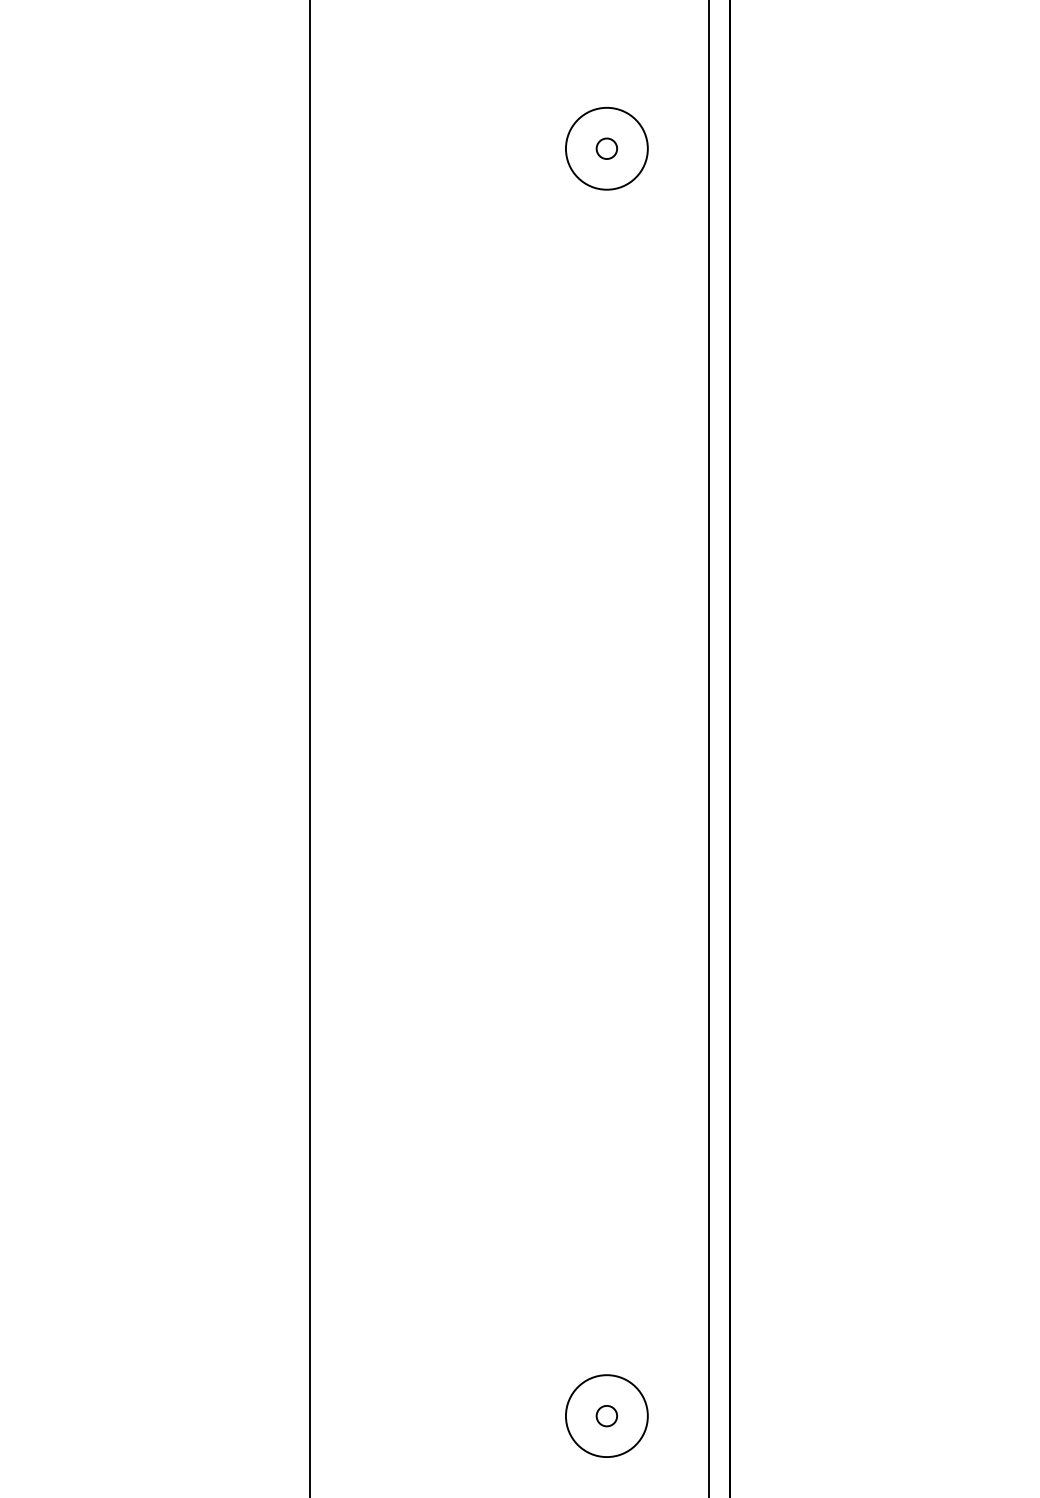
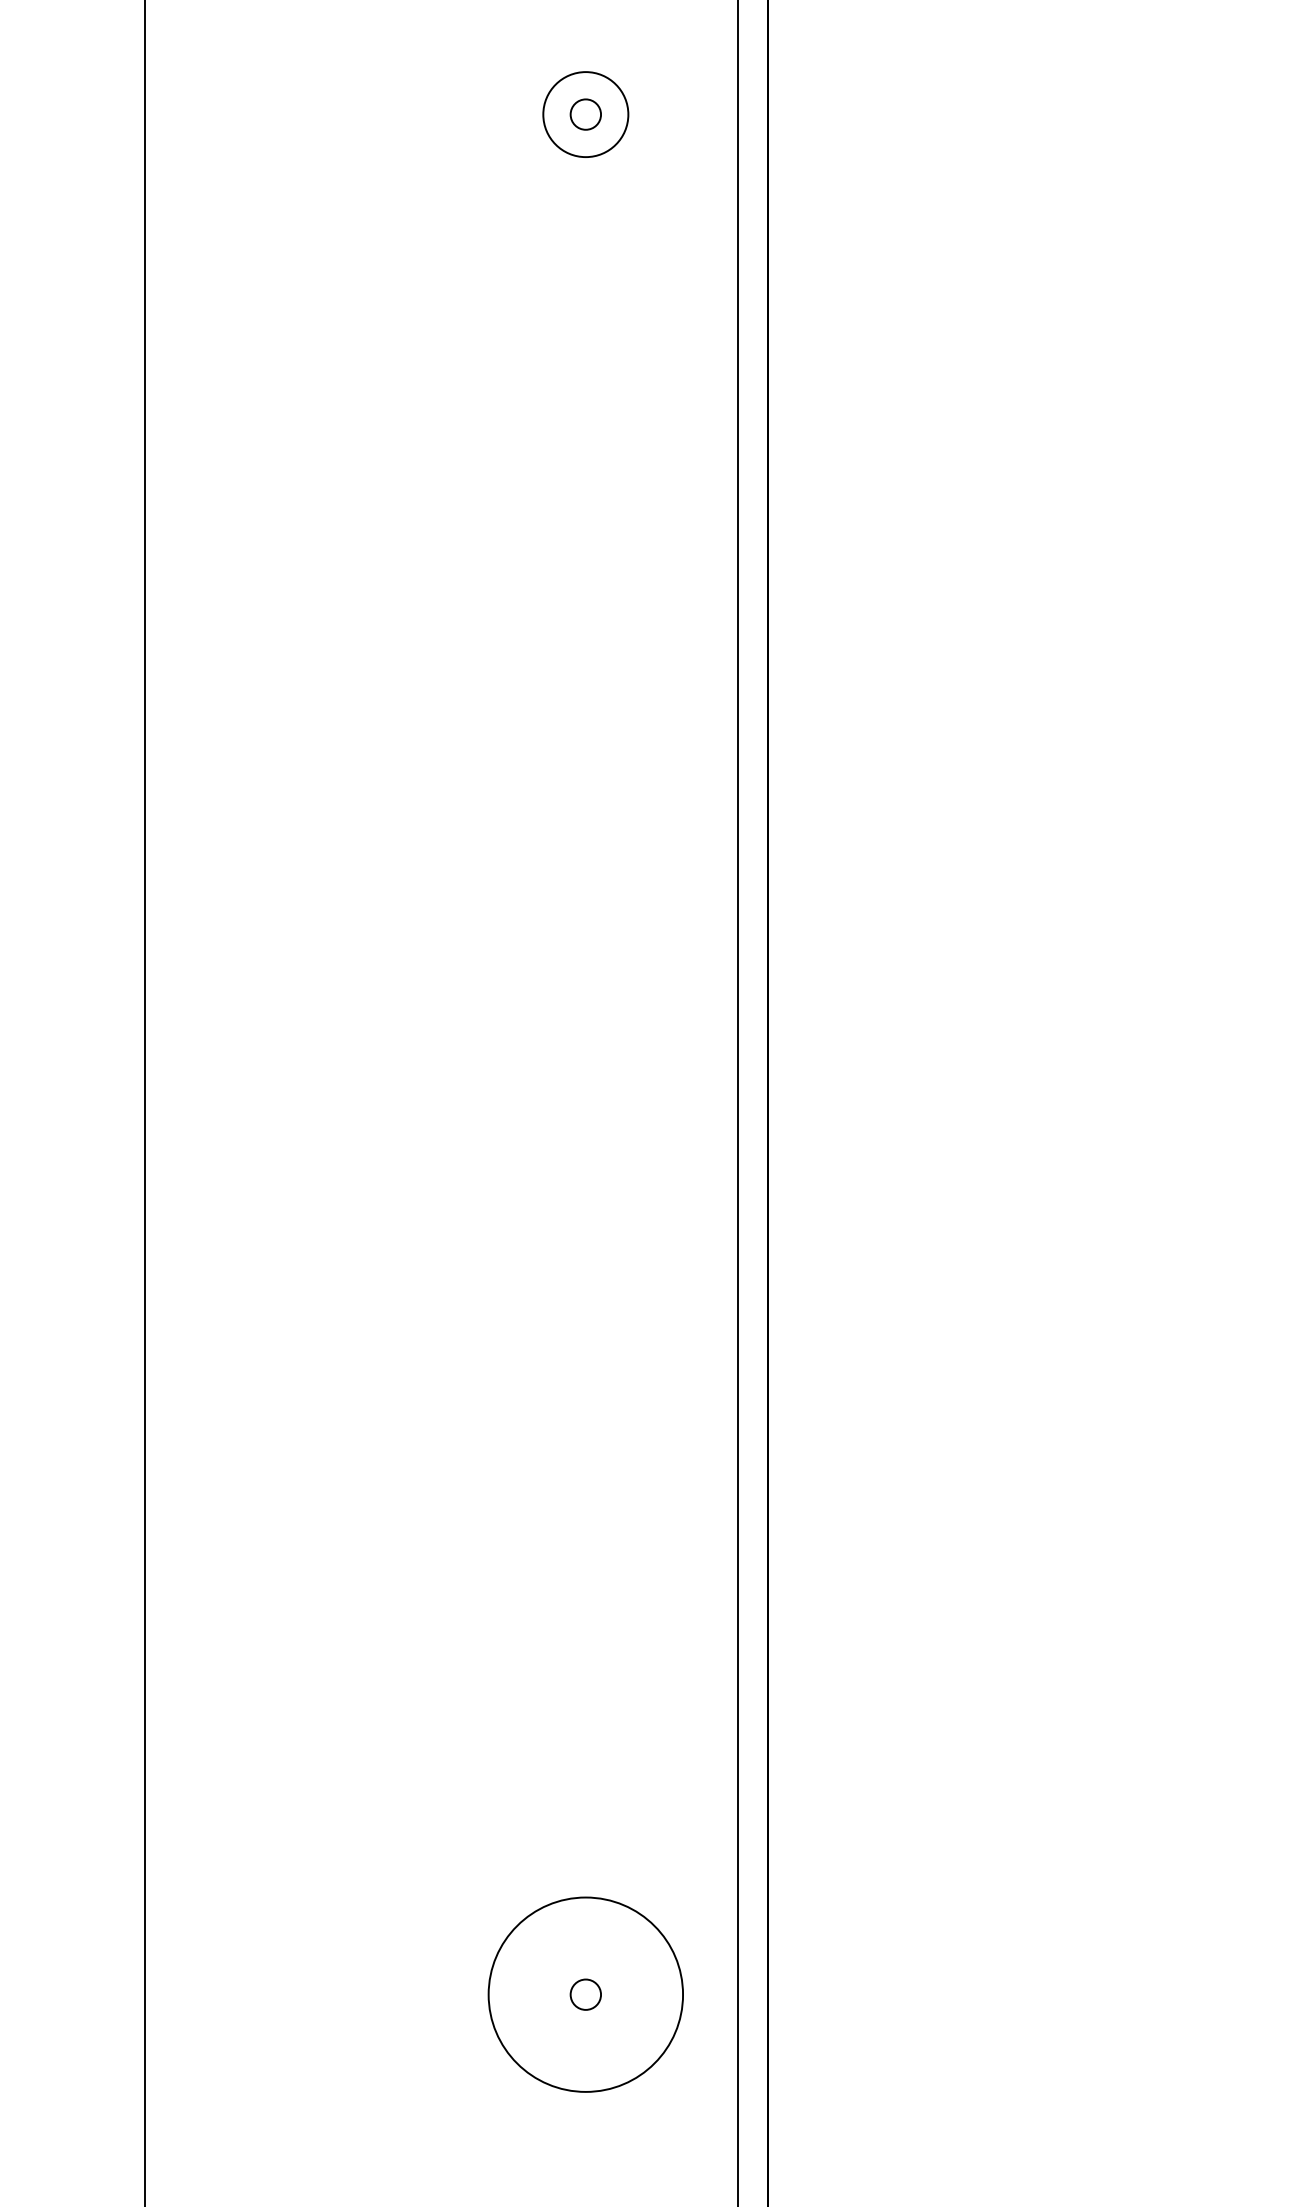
circle: (606, 148) -> (585, 114), size x0.7
circle: (606, 1416) -> (585, 1995), size x1.6

